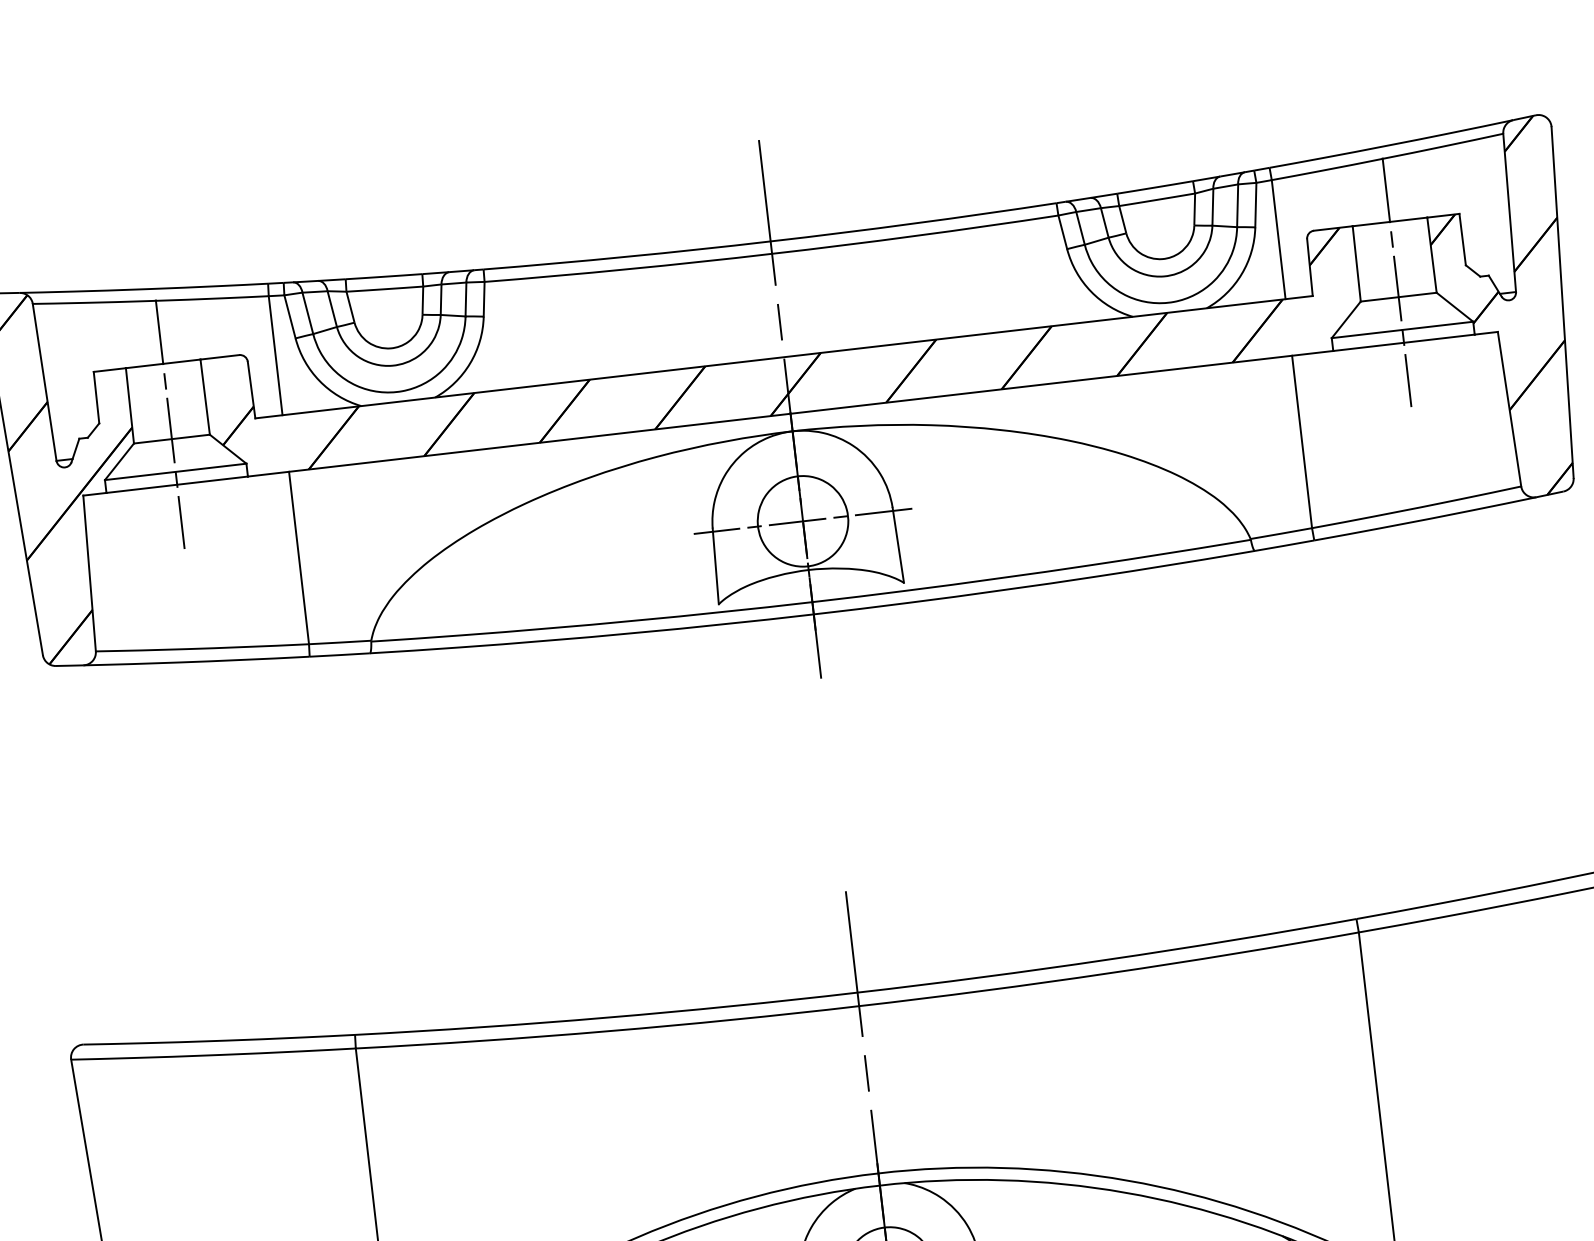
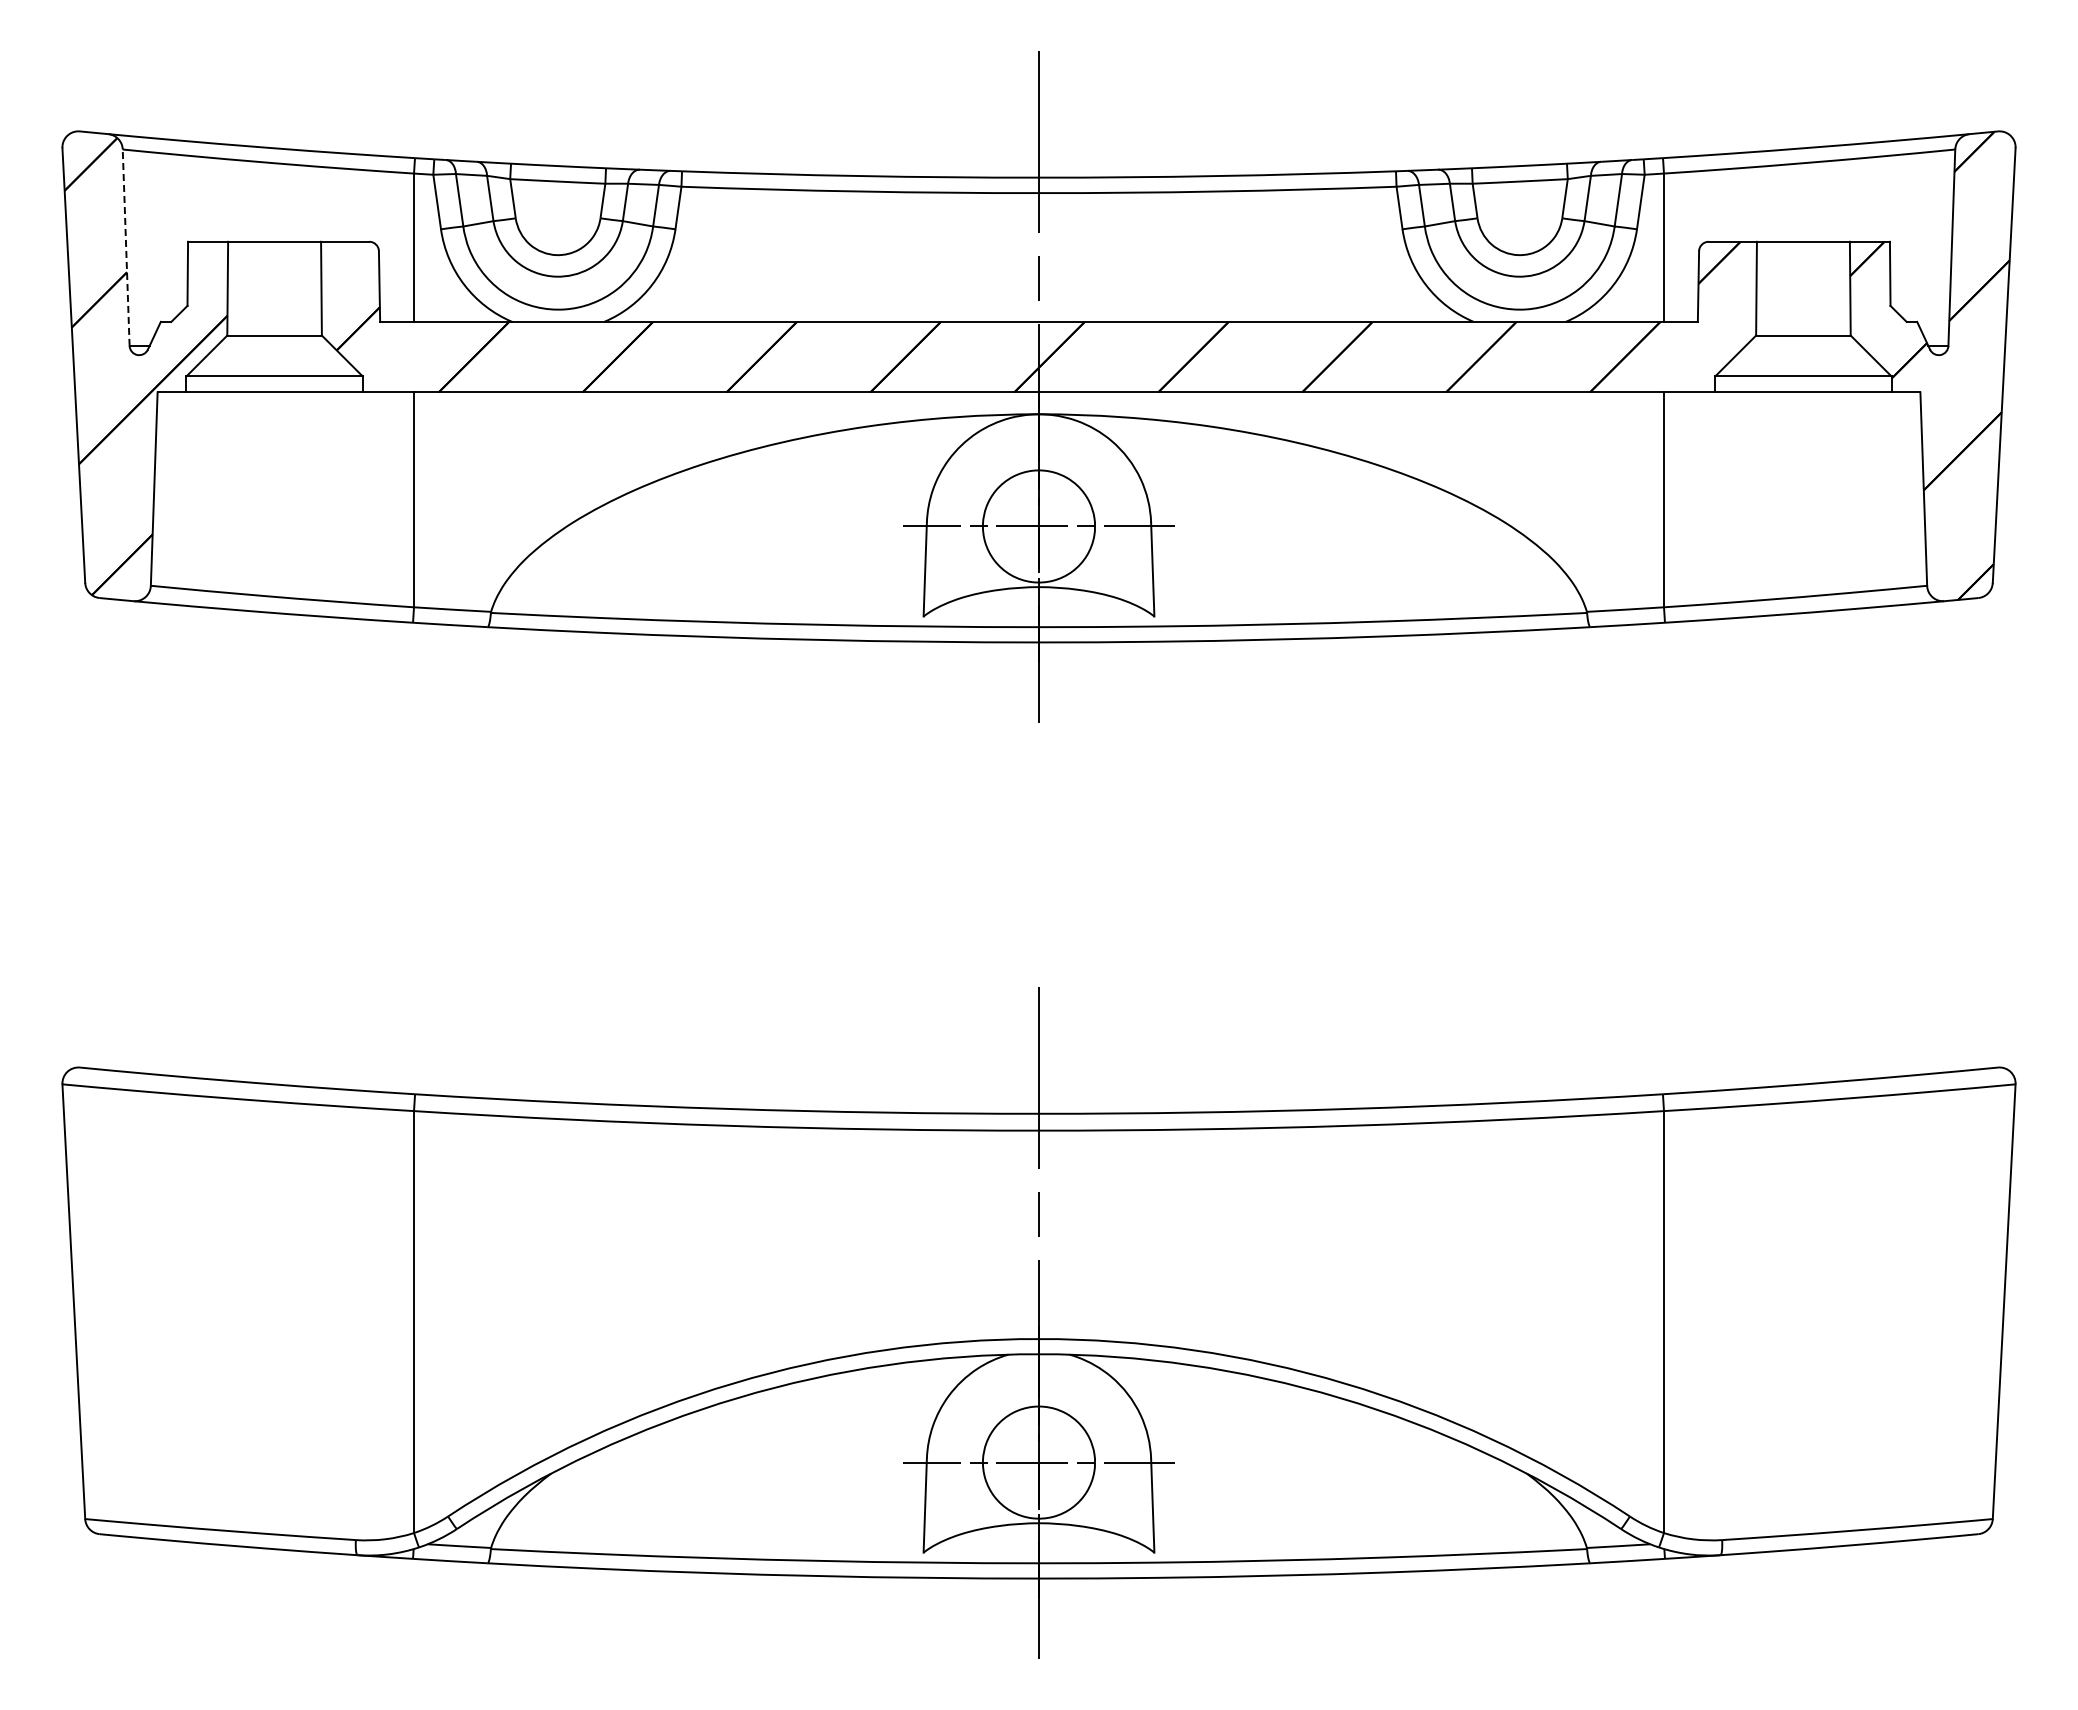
line: (1397, 281) -> (1803, 316), removed
line: (44, 382) -> (126, 247), solid -> dashed
line: (170, 423) -> (274, 316), removed

